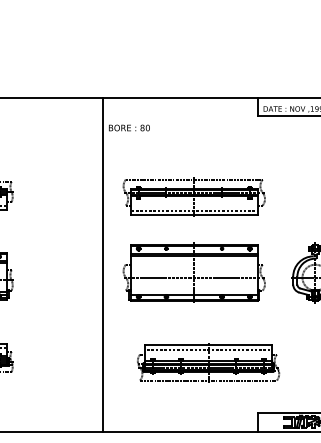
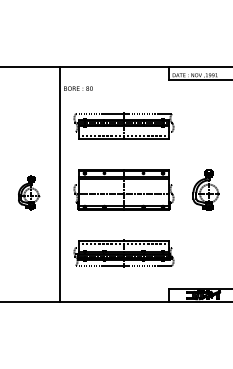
part: (193, 196) -> (123, 125), moved
part: (59, 275) -> (29, 192), added
part: (207, 362) -> (123, 253), moved

